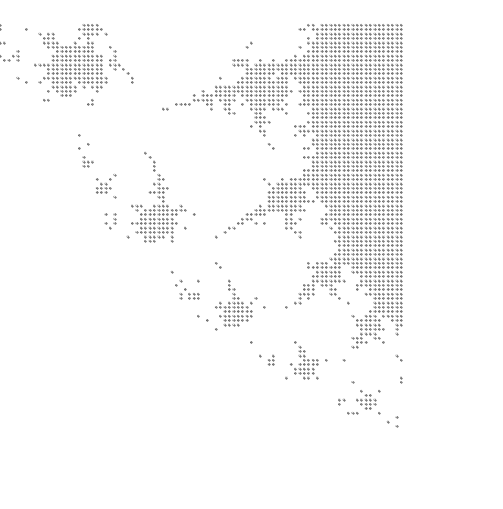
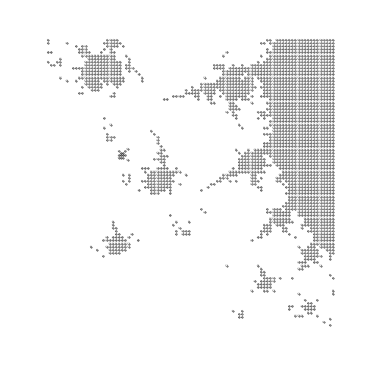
part: (106, 186) -> (123, 154), size x0.7
part: (231, 305) -> (114, 239), moved
part: (266, 360) -> (237, 314), moved

